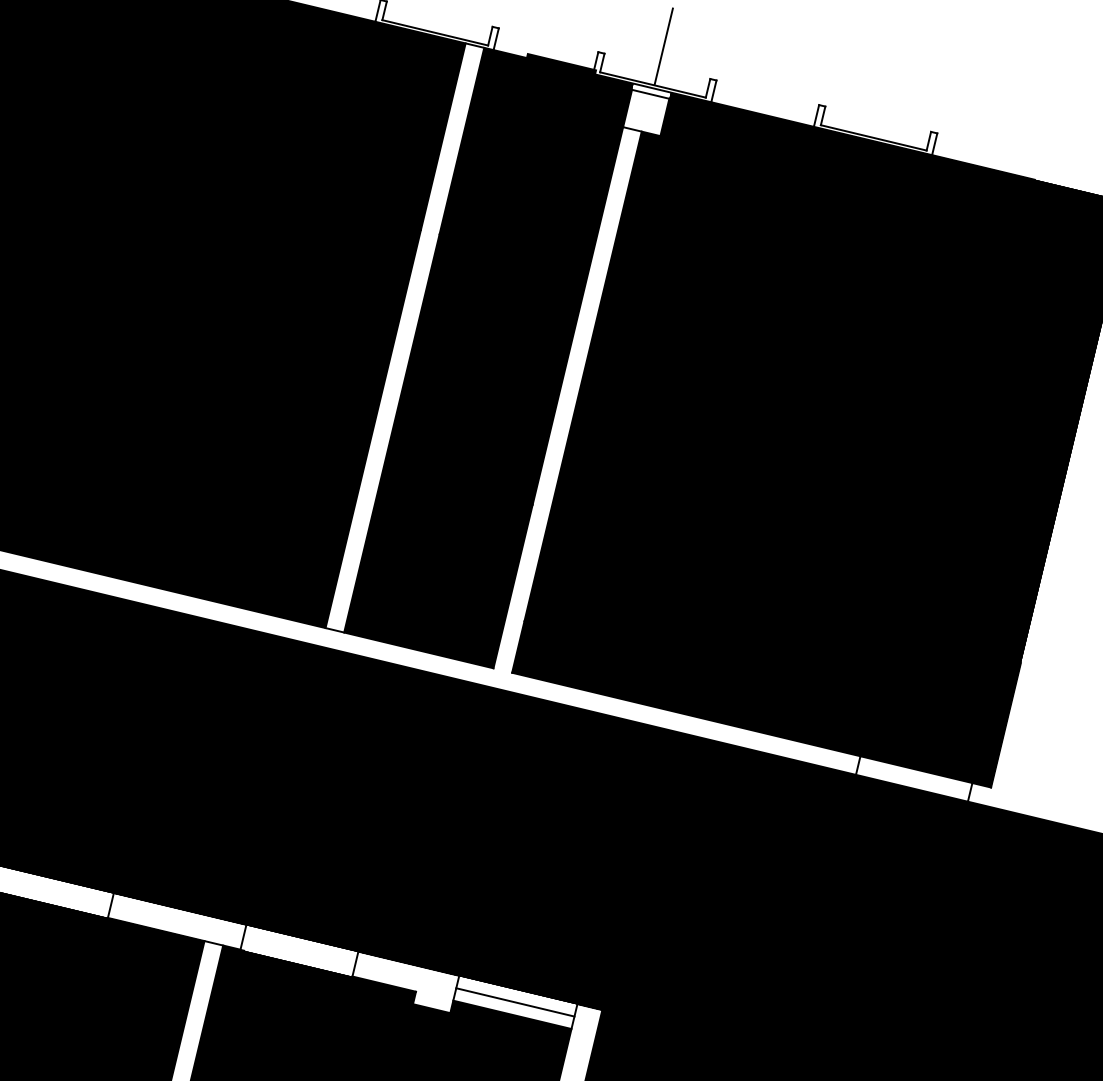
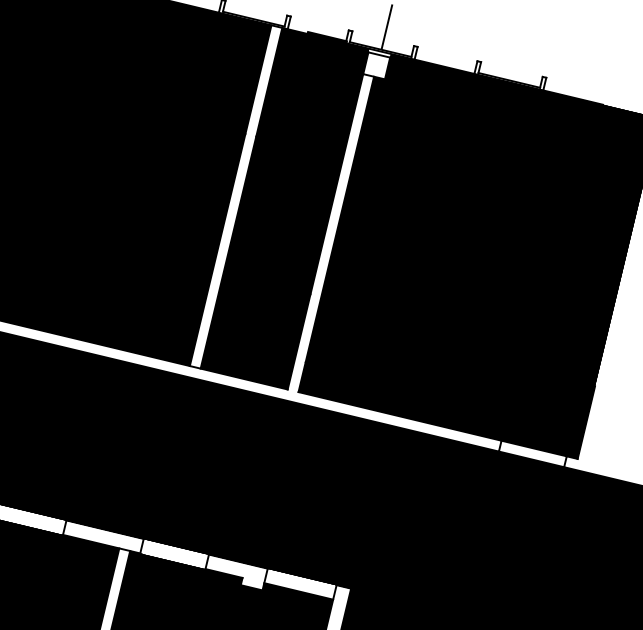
line: (515, 1001) -> (300, 583), removed

